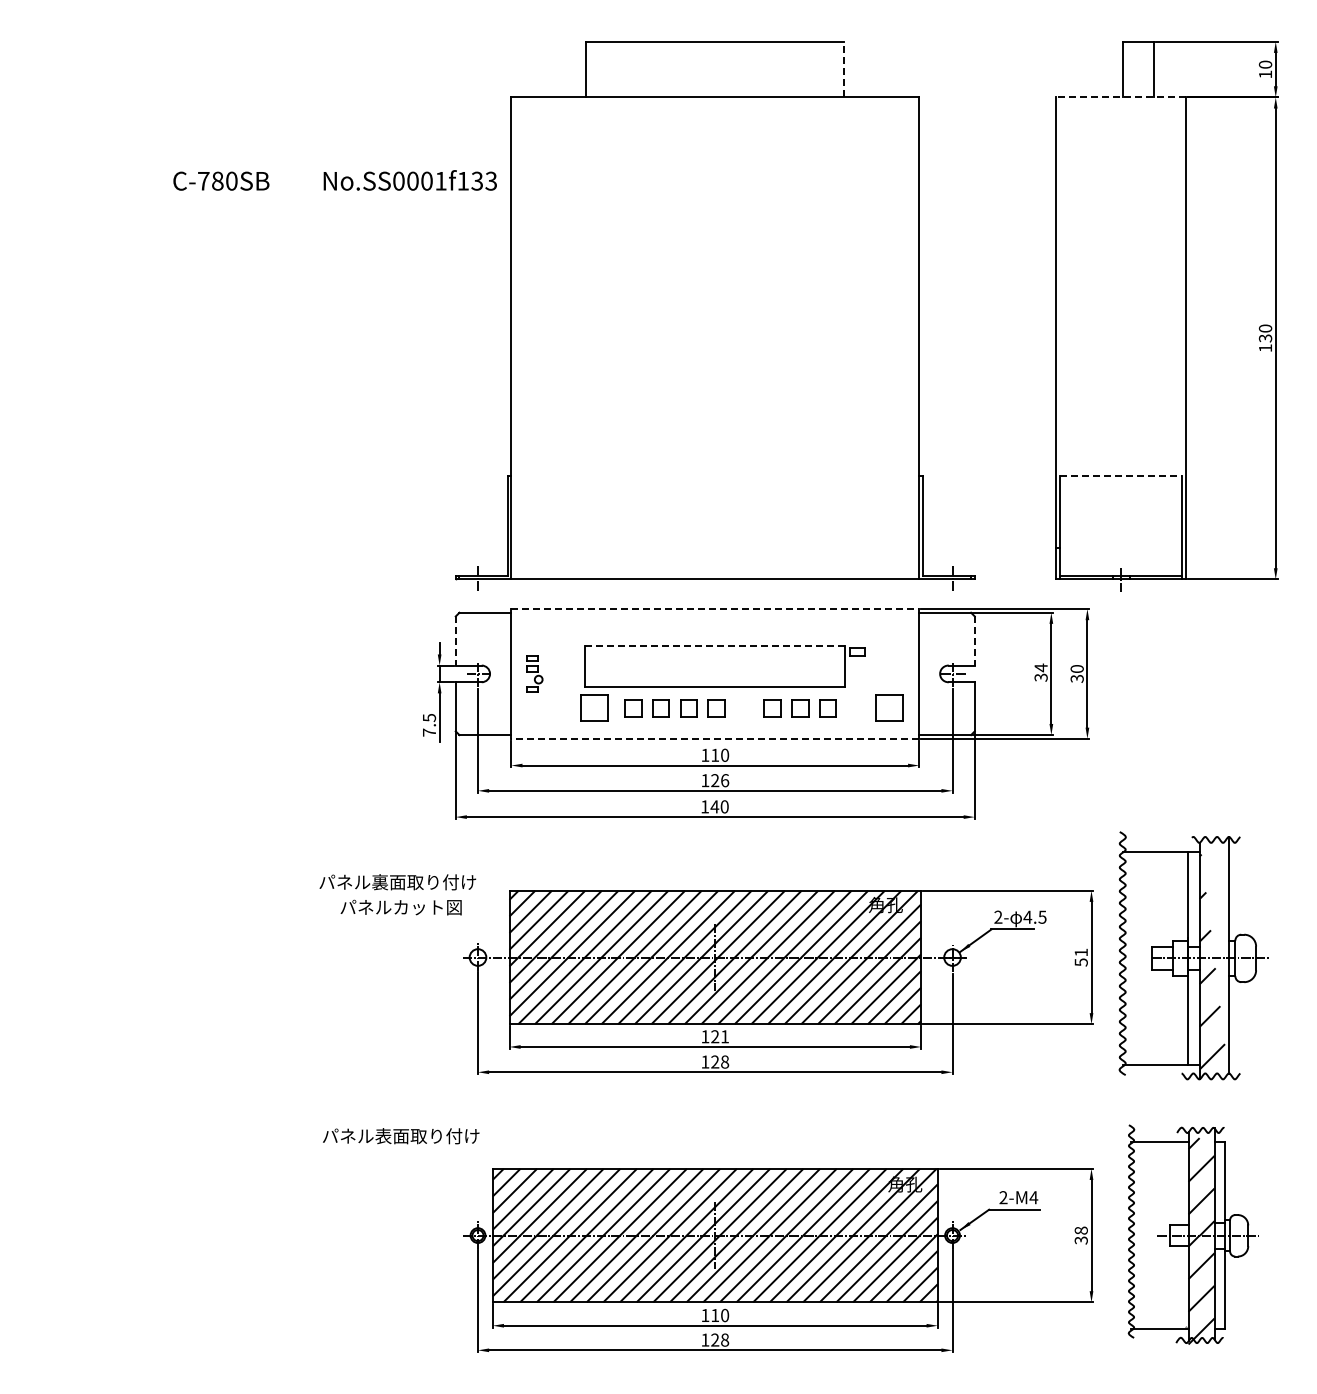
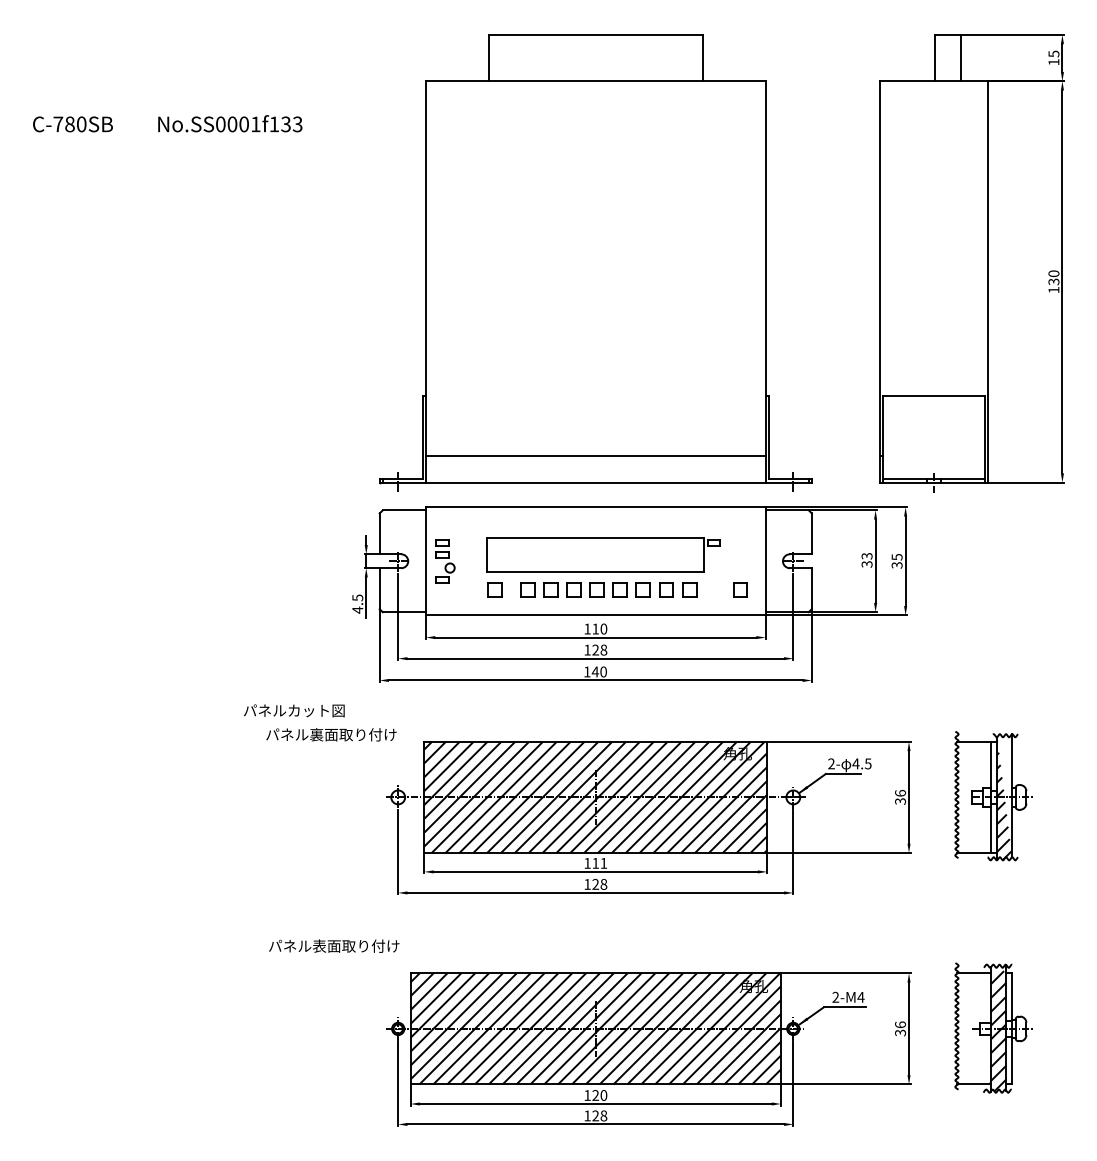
text: (1265, 64) -> (1053, 53), 10 -> 15
line: (844, 69) -> (703, 58), dashed -> solid
line: (1121, 97) -> (933, 81), dashed -> solid
text: (334, 180) -> (167, 123), moved
line: (1121, 475) -> (933, 396), dashed -> solid
line: (715, 547) -> (595, 456), added
line: (715, 609) -> (595, 507), dashed -> solid
line: (455, 641) -> (379, 534), dashed -> solid
line: (974, 641) -> (811, 534), dashed -> solid
line: (714, 646) -> (595, 538), dashed -> solid
text: (1040, 667) -> (866, 555), 34 -> 33
text: (1076, 669) -> (896, 557), 30 -> 35
part: (534, 673) -> (445, 560), size x1.43
part: (594, 708) -> (495, 590), size x0.62
part: (744, 708) -> (620, 590), added
part: (888, 708) -> (739, 590), size x0.62
text: (429, 732) -> (357, 610), 7.5 -> 4.5
line: (715, 738) -> (595, 615), dashed -> solid
text: (725, 780) -> (604, 650), 126 -> 128
text: (400, 907) -> (293, 710), moved
part: (1192, 955) -> (993, 795), size x0.62
text: (1080, 957) -> (899, 797), 51 -> 36
text: (715, 1036) -> (595, 863), 121 -> 111
text: (1080, 1230) -> (899, 1024), 38 -> 36
part: (1192, 1234) -> (993, 1028), size x0.71
text: (715, 1314) -> (595, 1094), 110 -> 120

